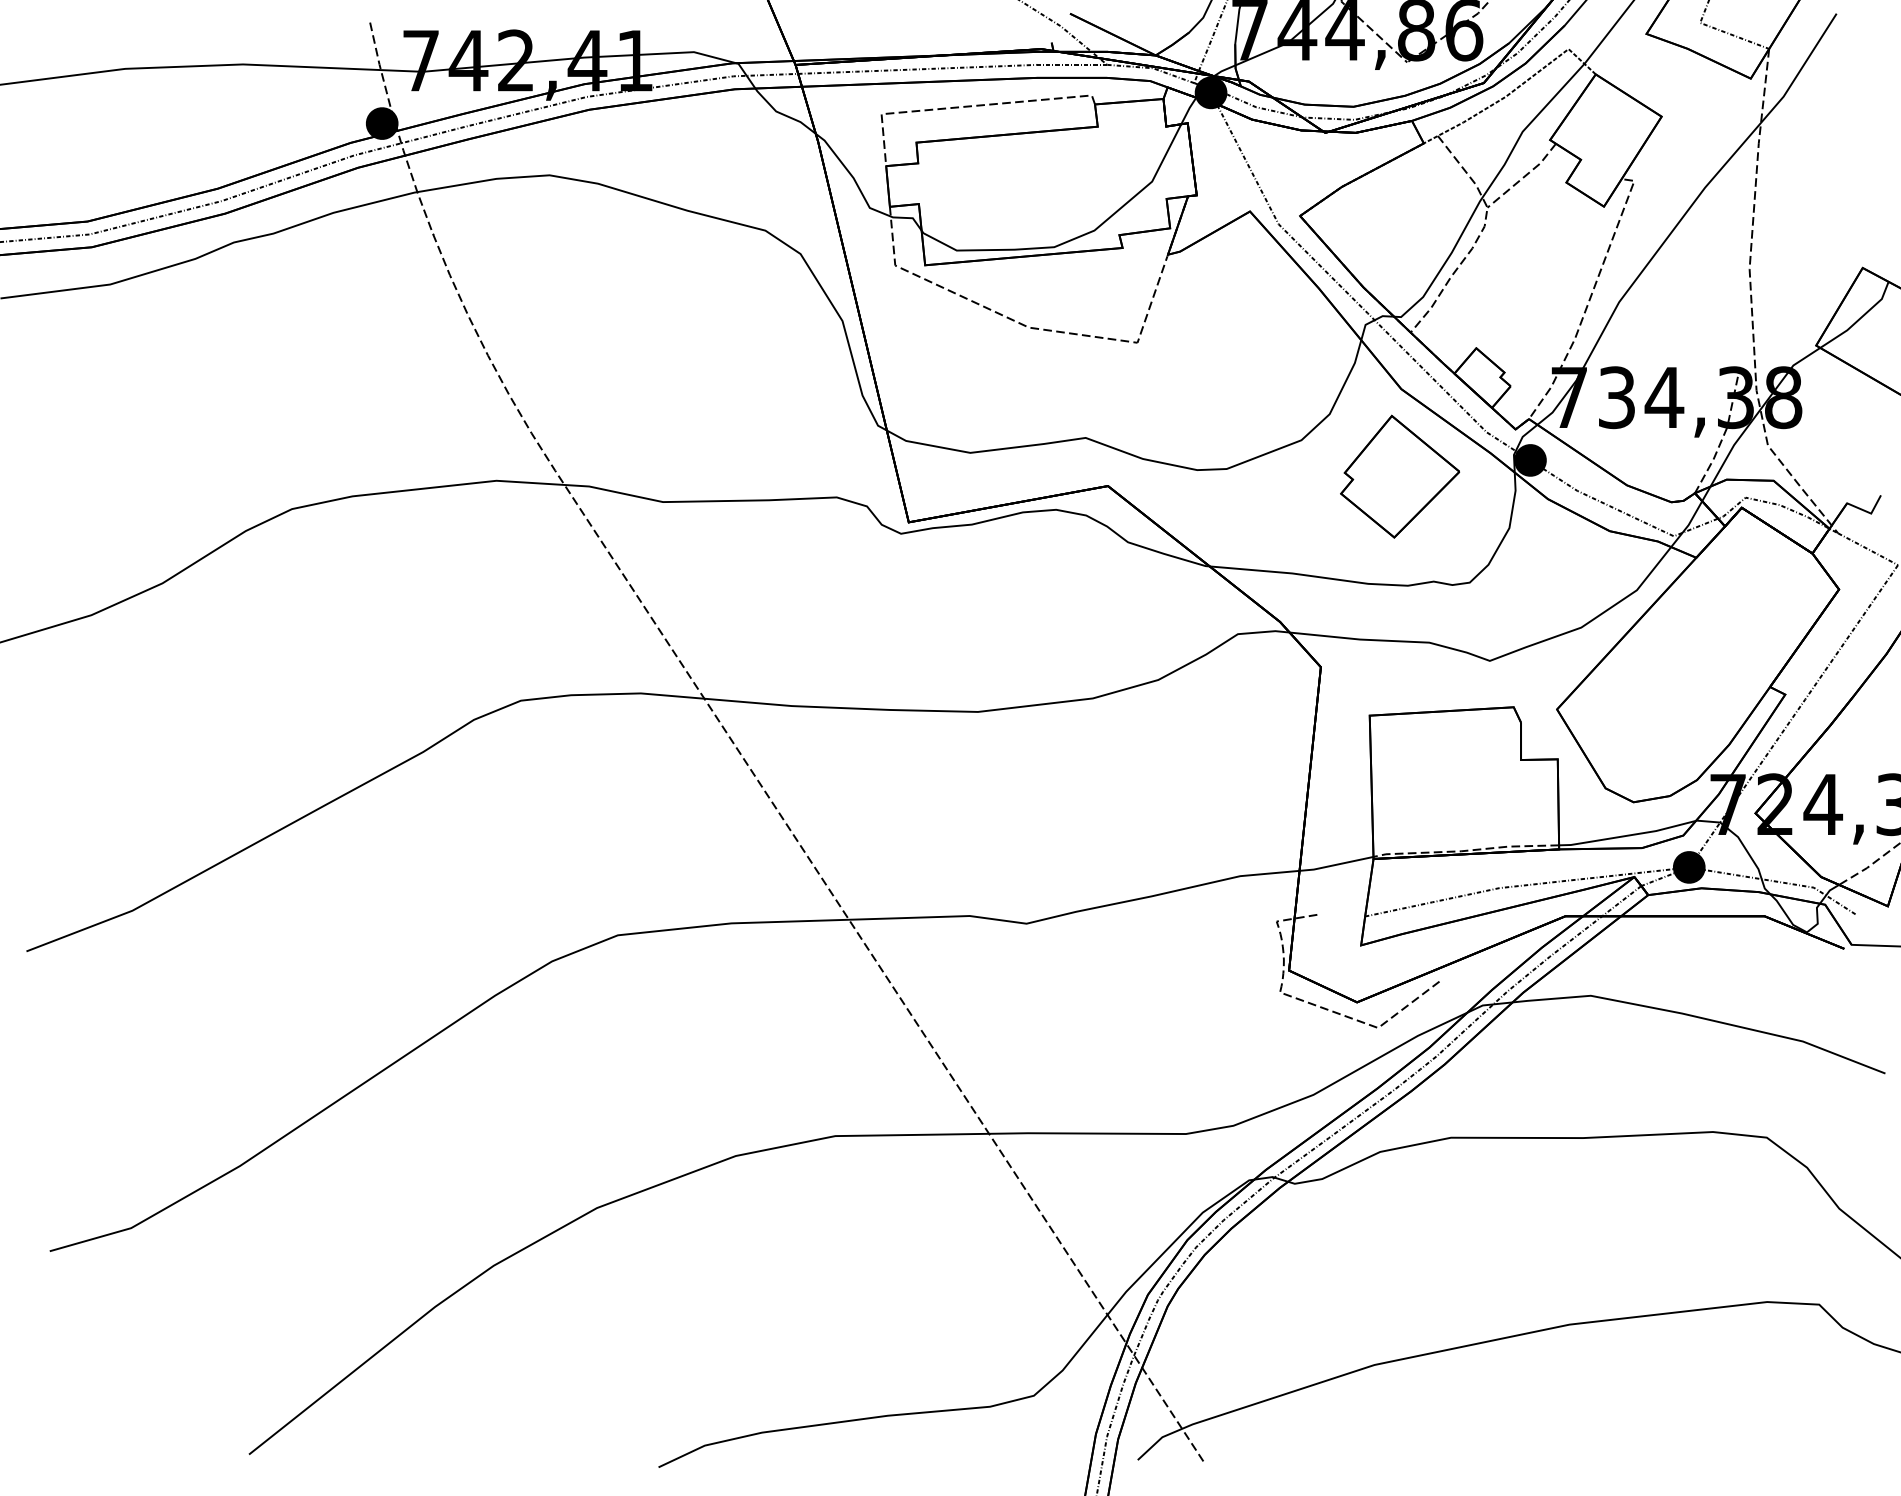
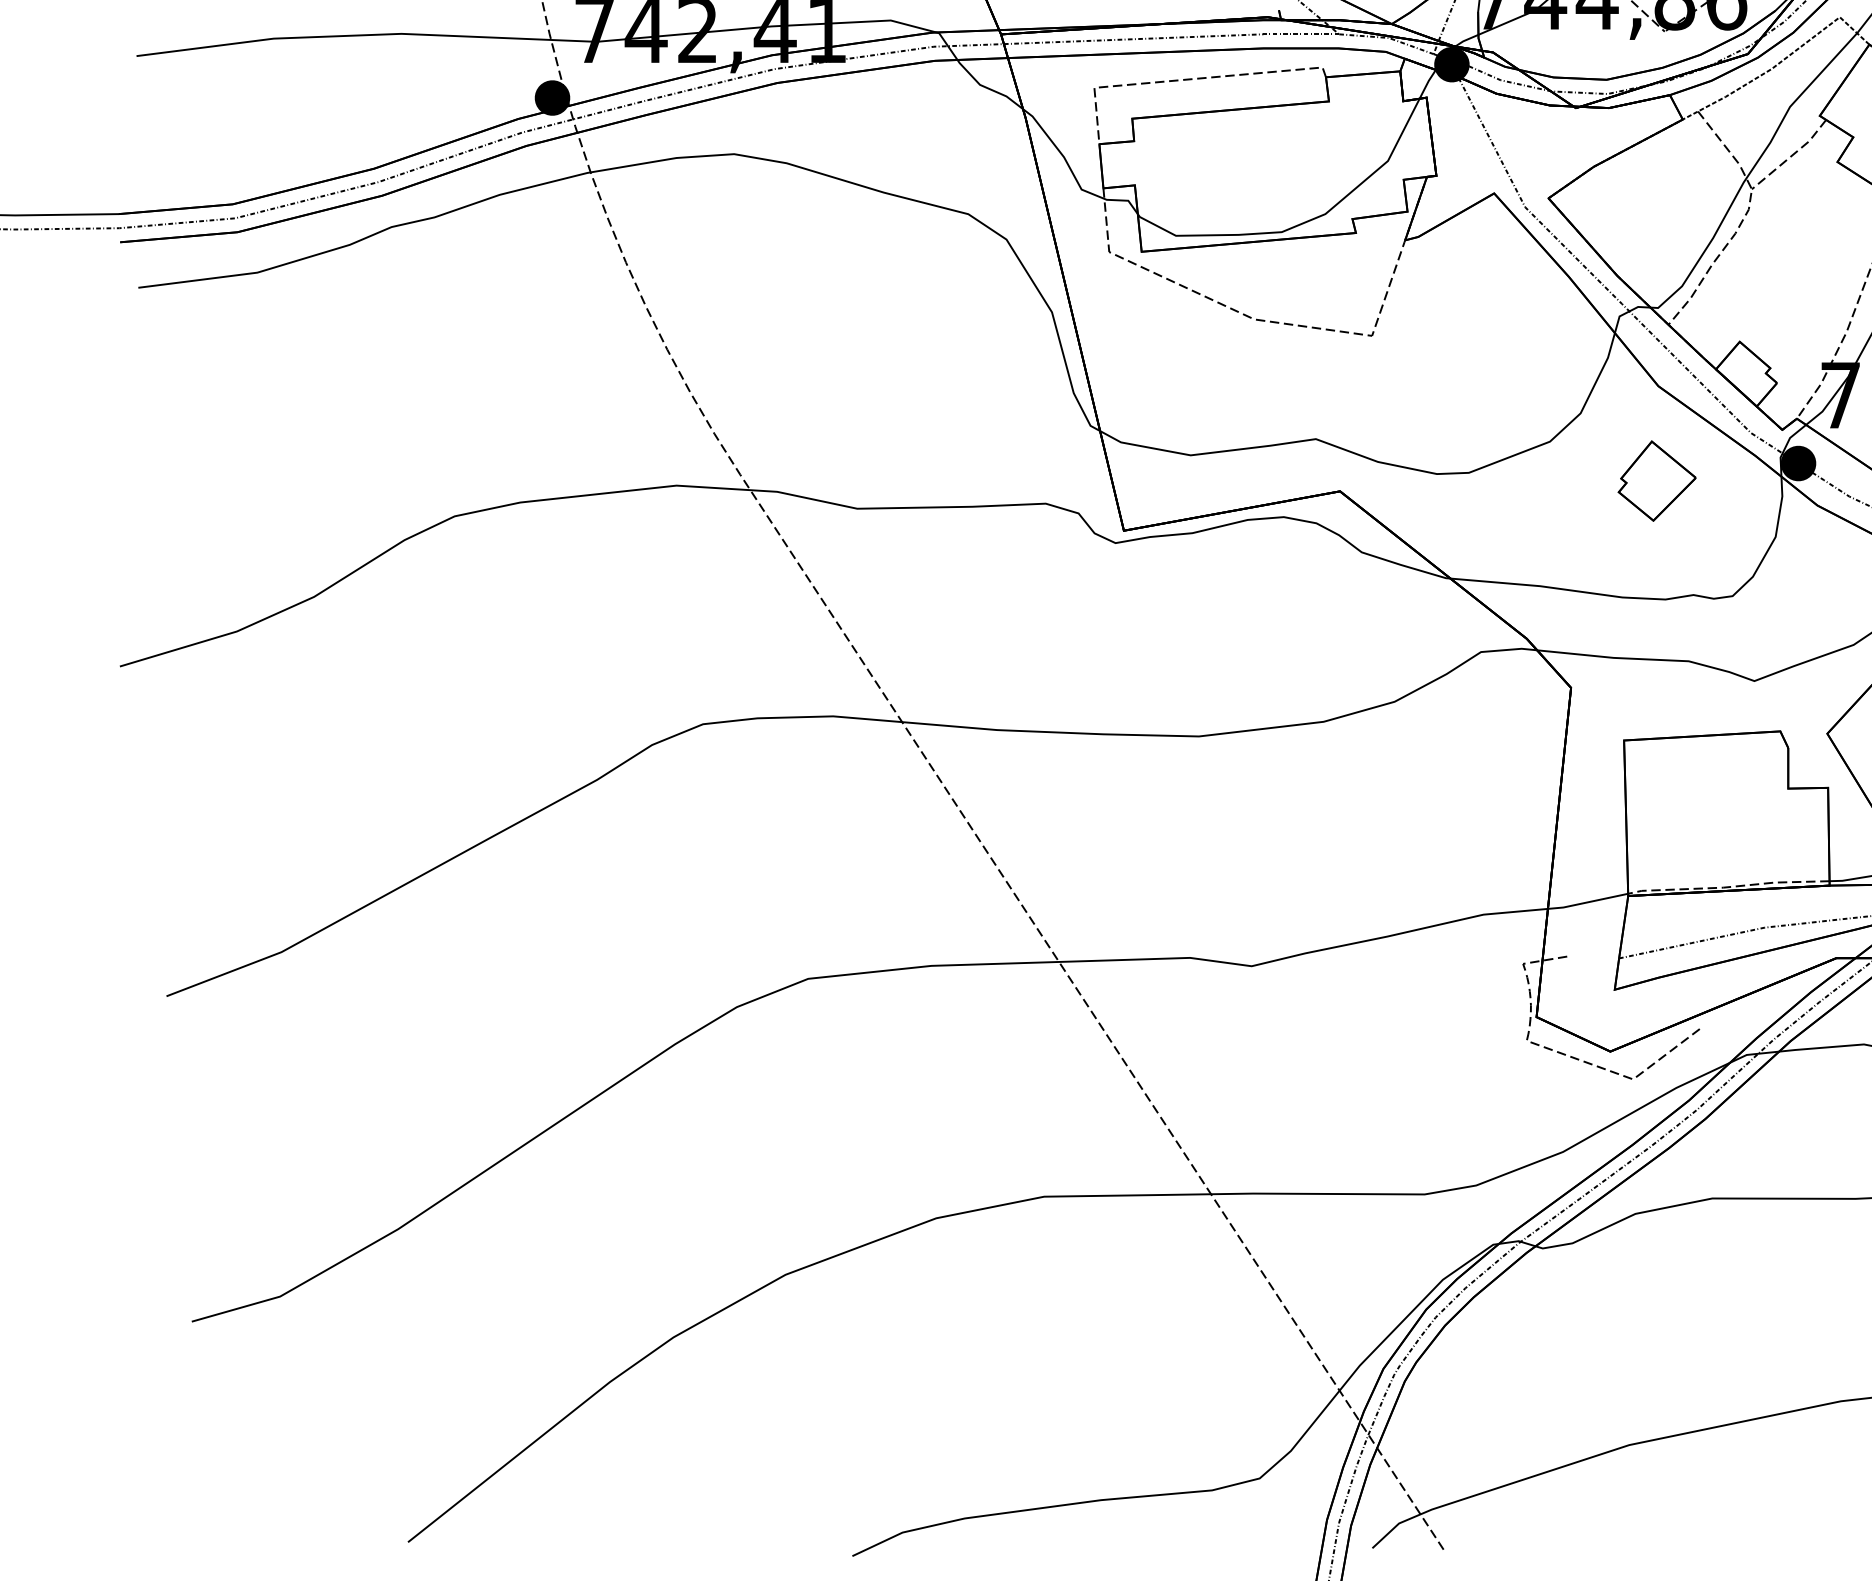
part: (1400, 476) -> (1657, 480), size x0.6

